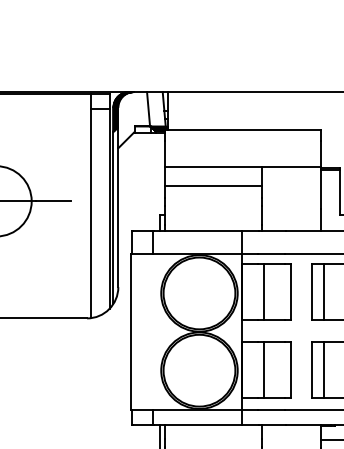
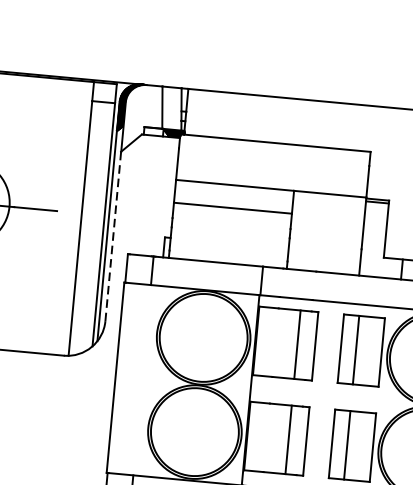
line: (118, 218) -> (113, 237), solid -> dashed
line: (264, 291) -> (297, 344), moved
line: (264, 369) -> (288, 439), moved

